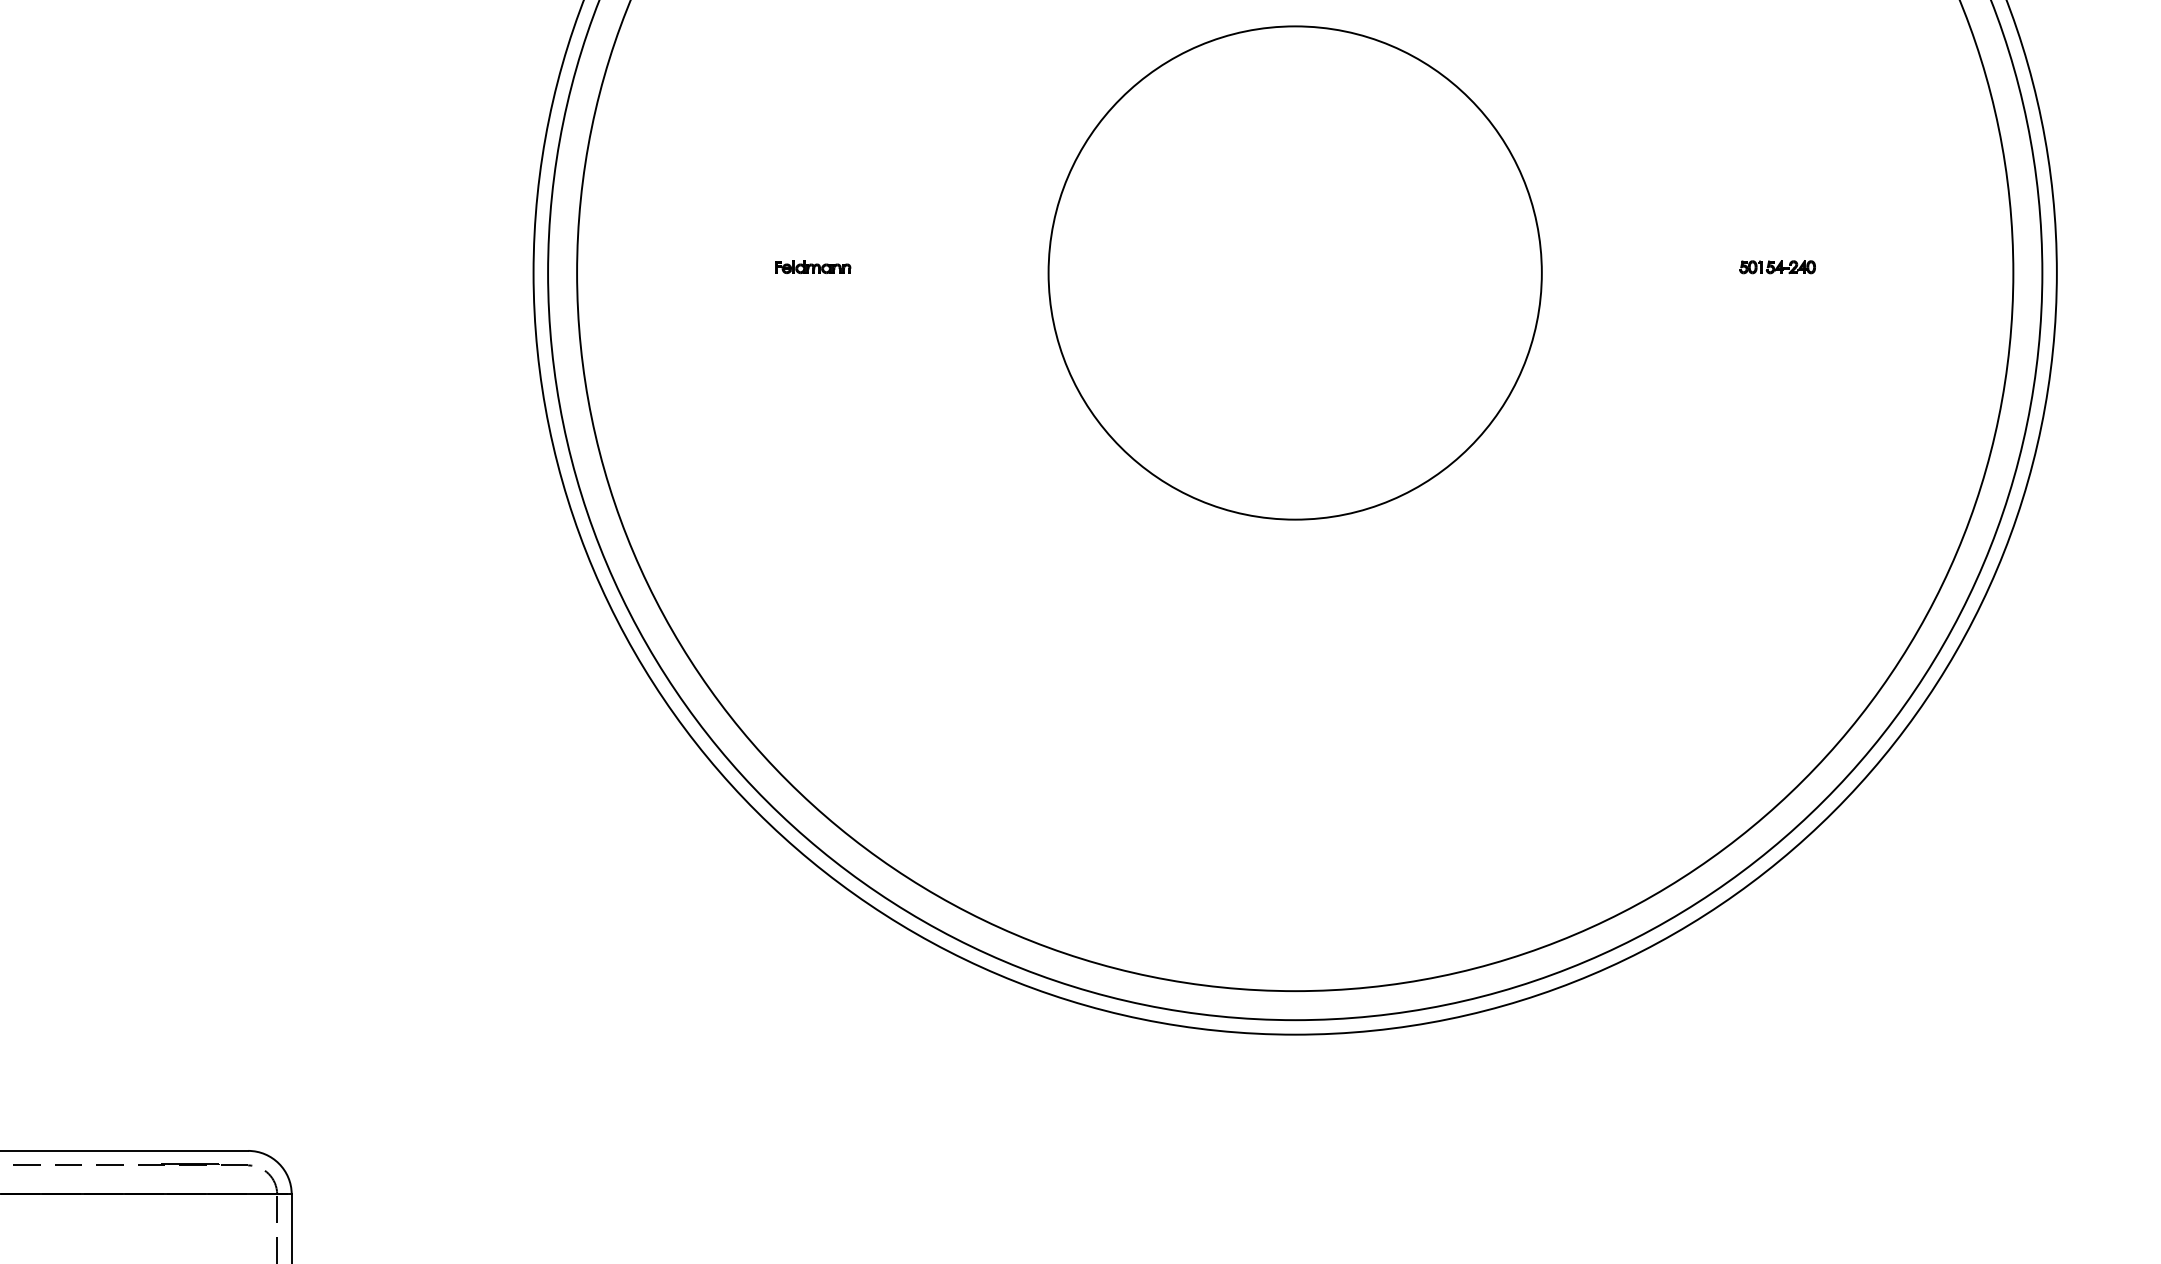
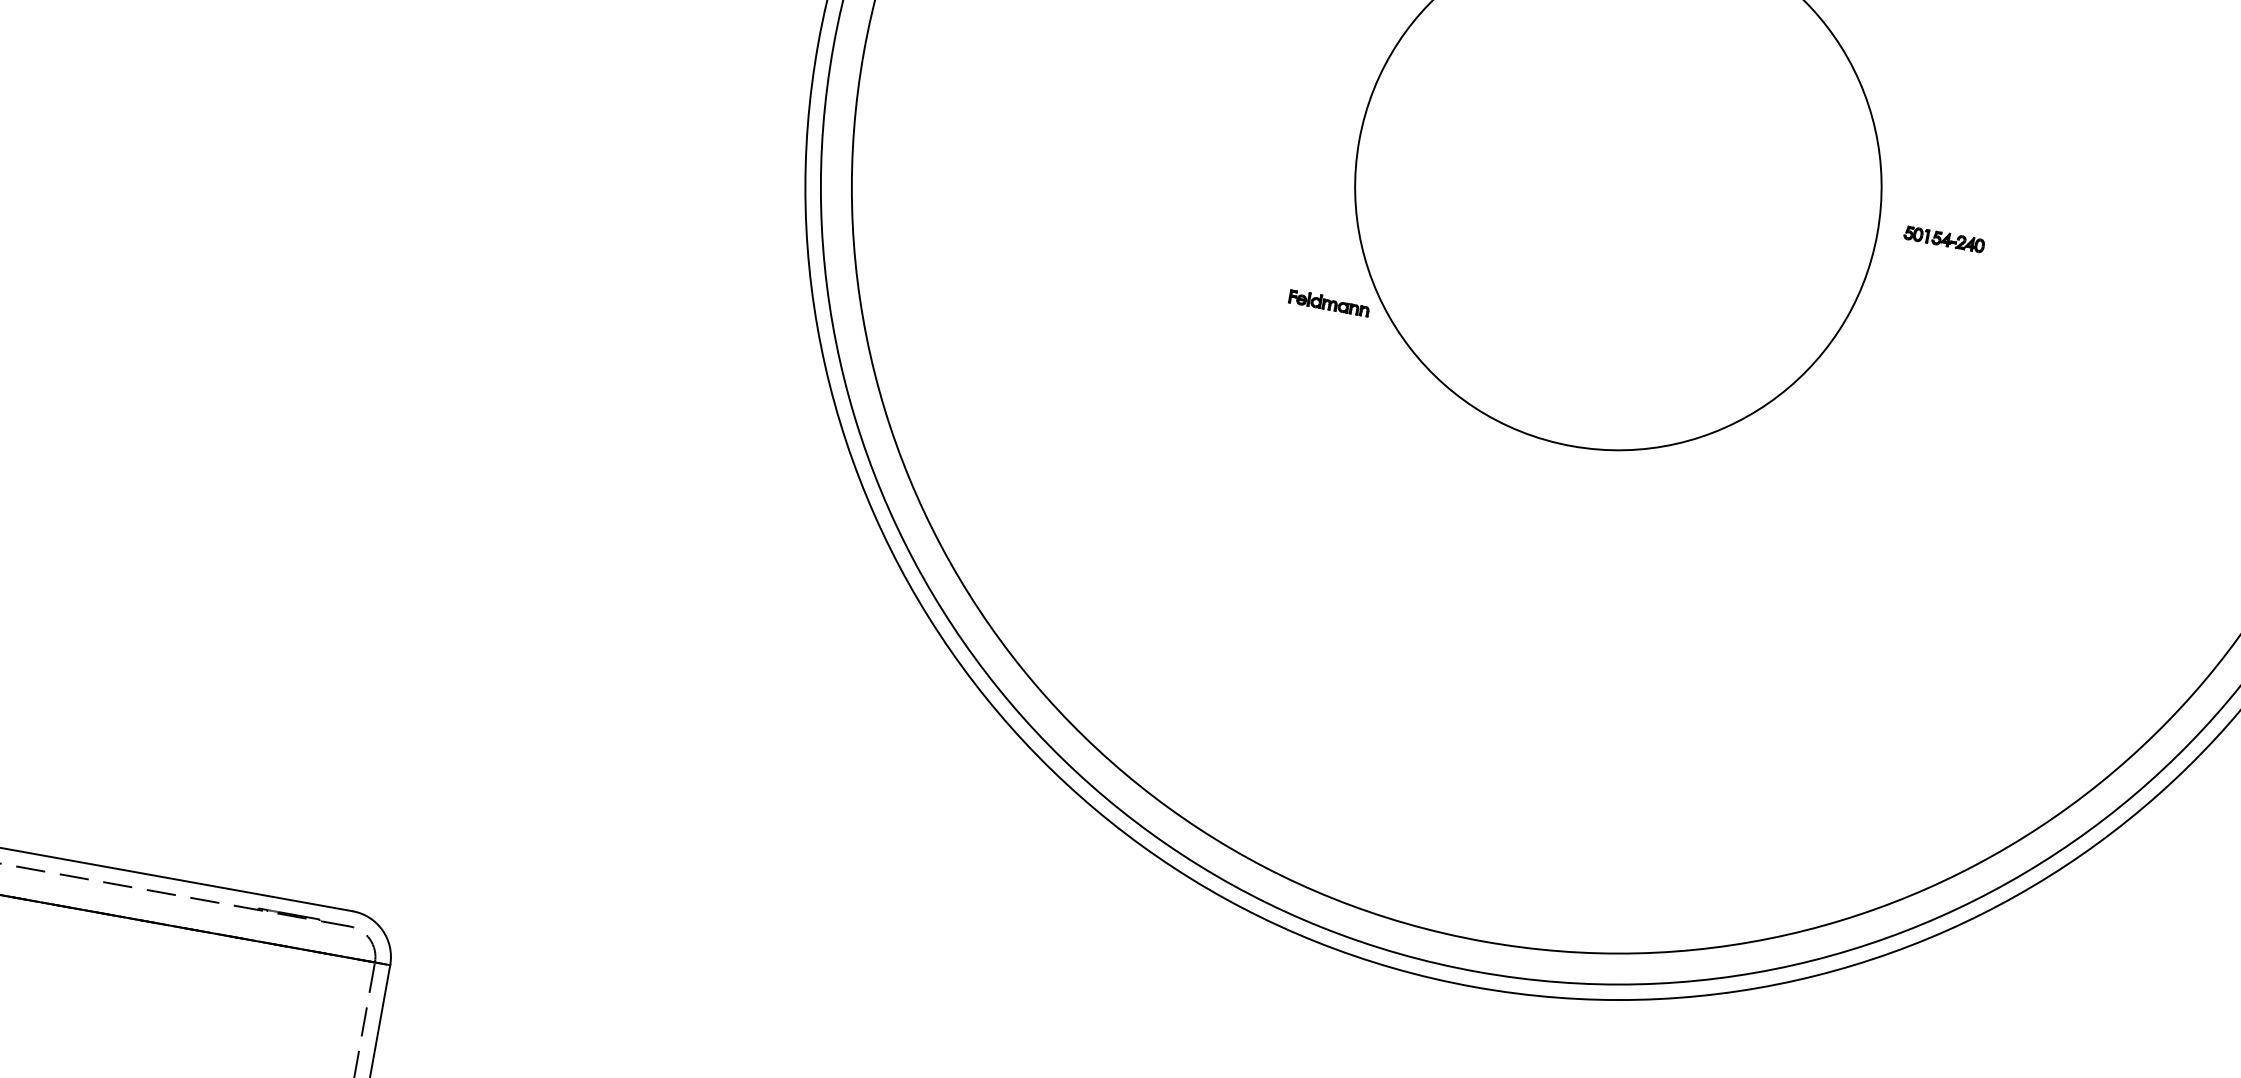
part: (813, 266) -> (1330, 302), moved
part: (1777, 267) -> (1944, 239), moved

